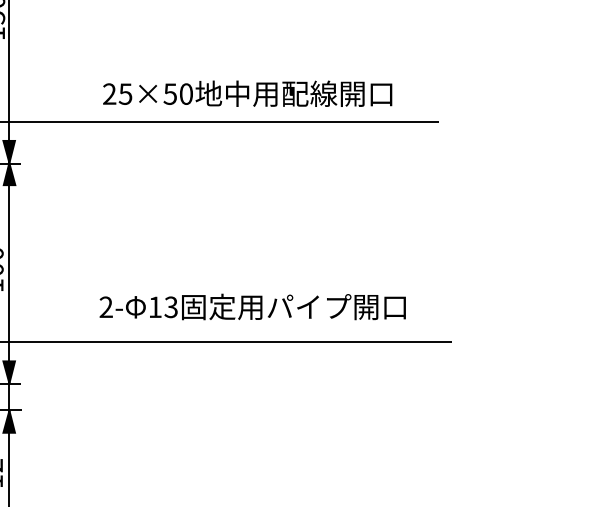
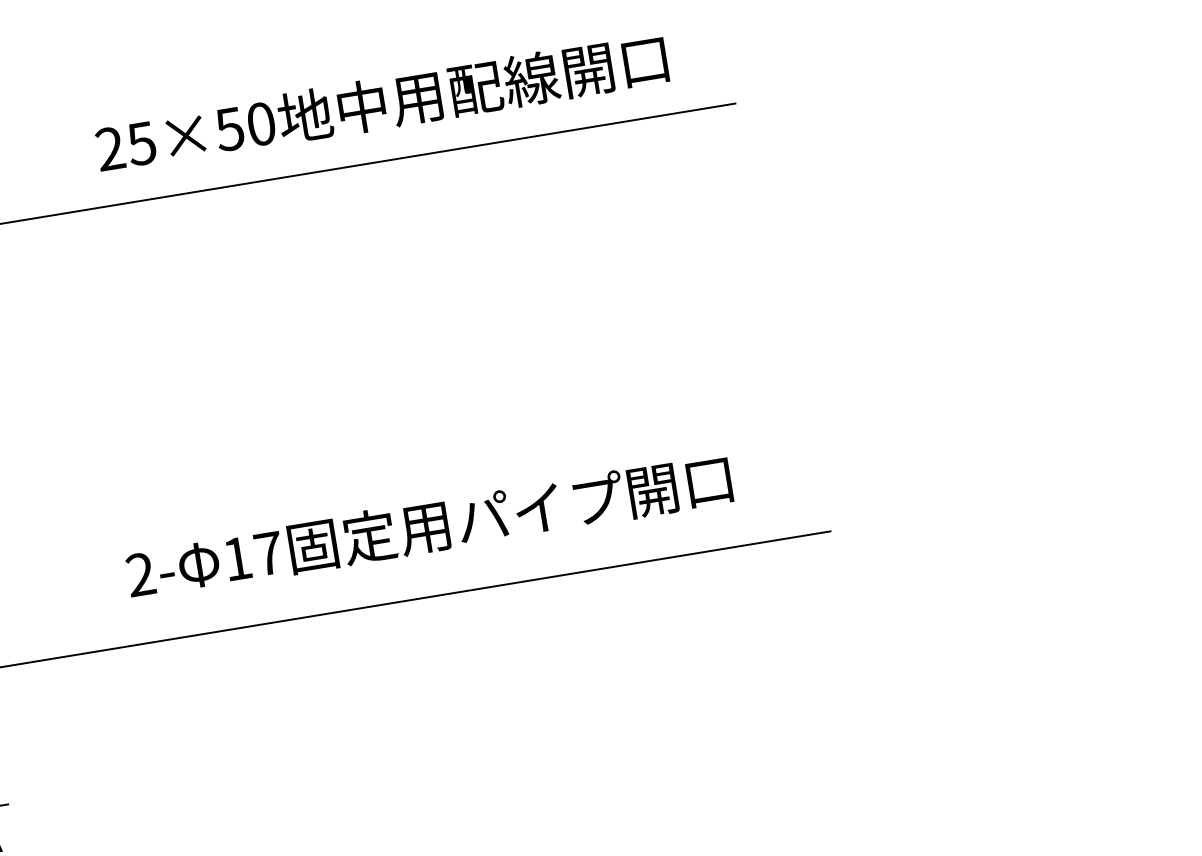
text: (247, 93) -> (381, 103), moved
text: (170, 307) -> (267, 554), 13 -> 17

